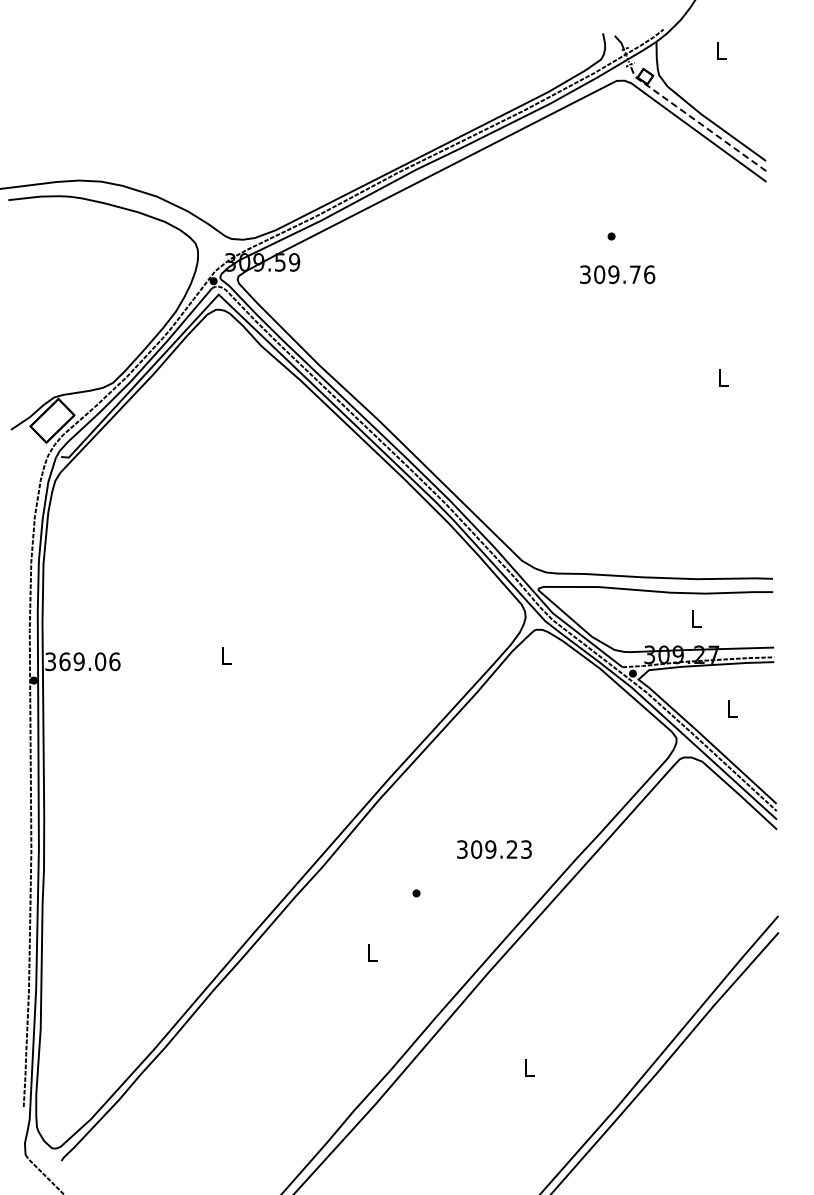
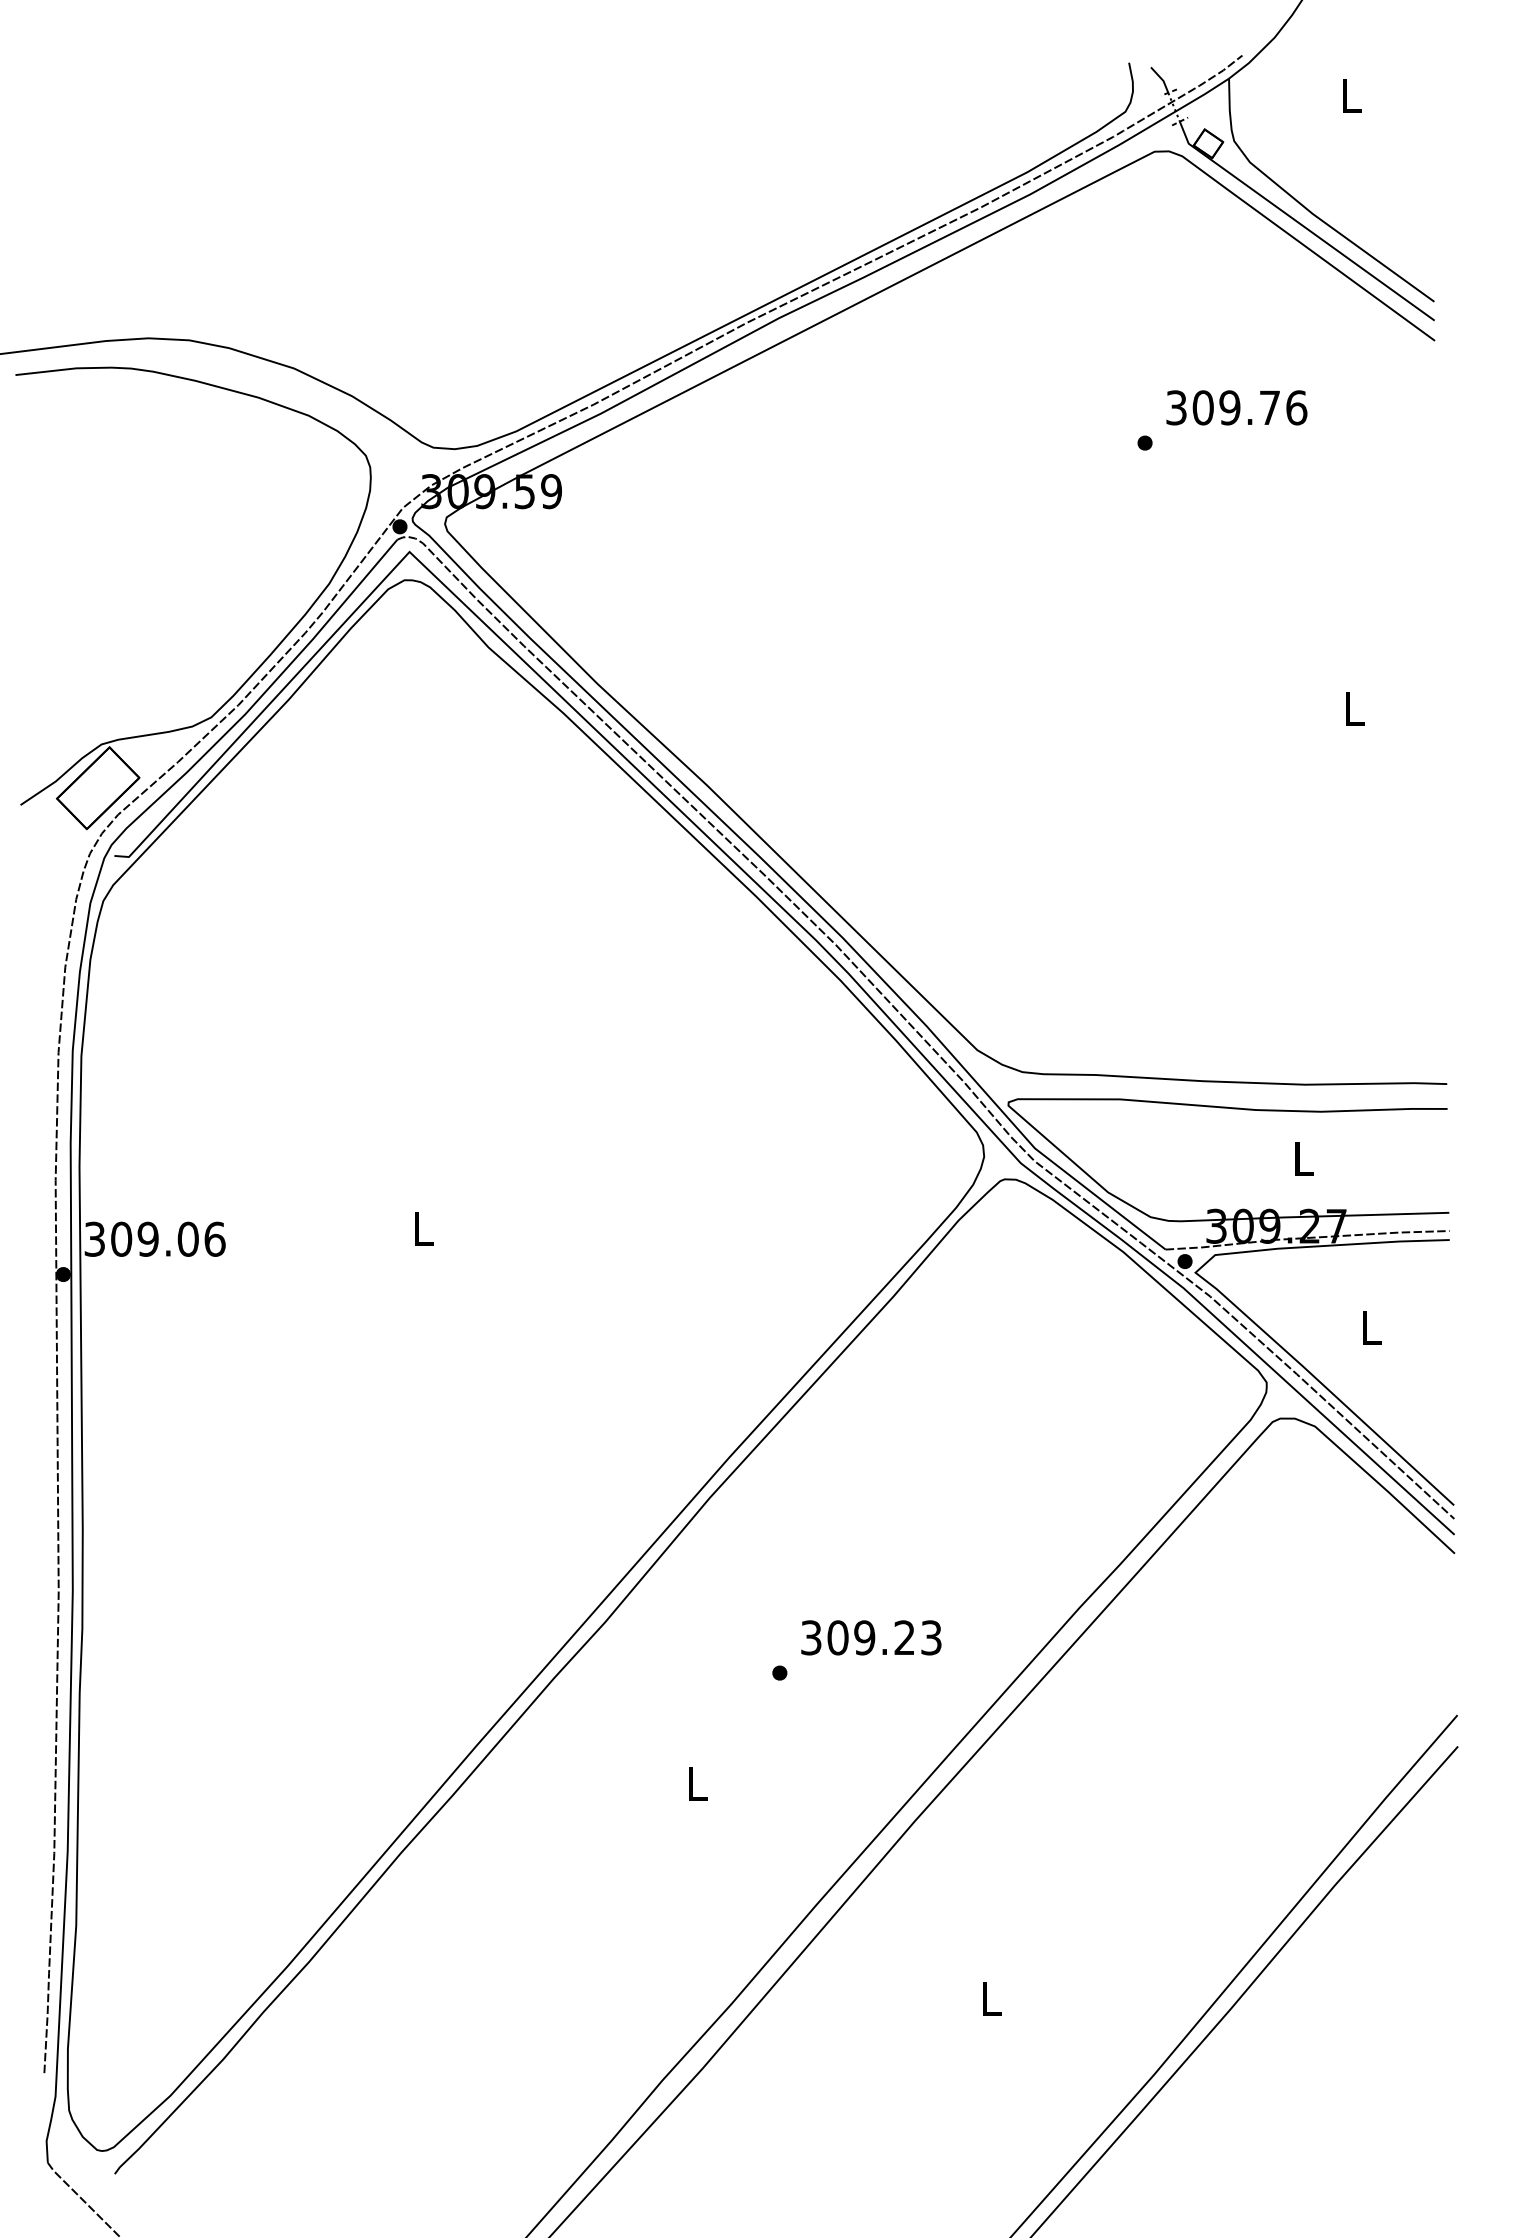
line: (694, 119) -> (1300, 223), dashed -> solid
text: (617, 274) -> (1236, 407), moved
text: (64, 661) -> (120, 1238), 369.06 -> 309.06
text: (494, 849) -> (871, 1637), moved

